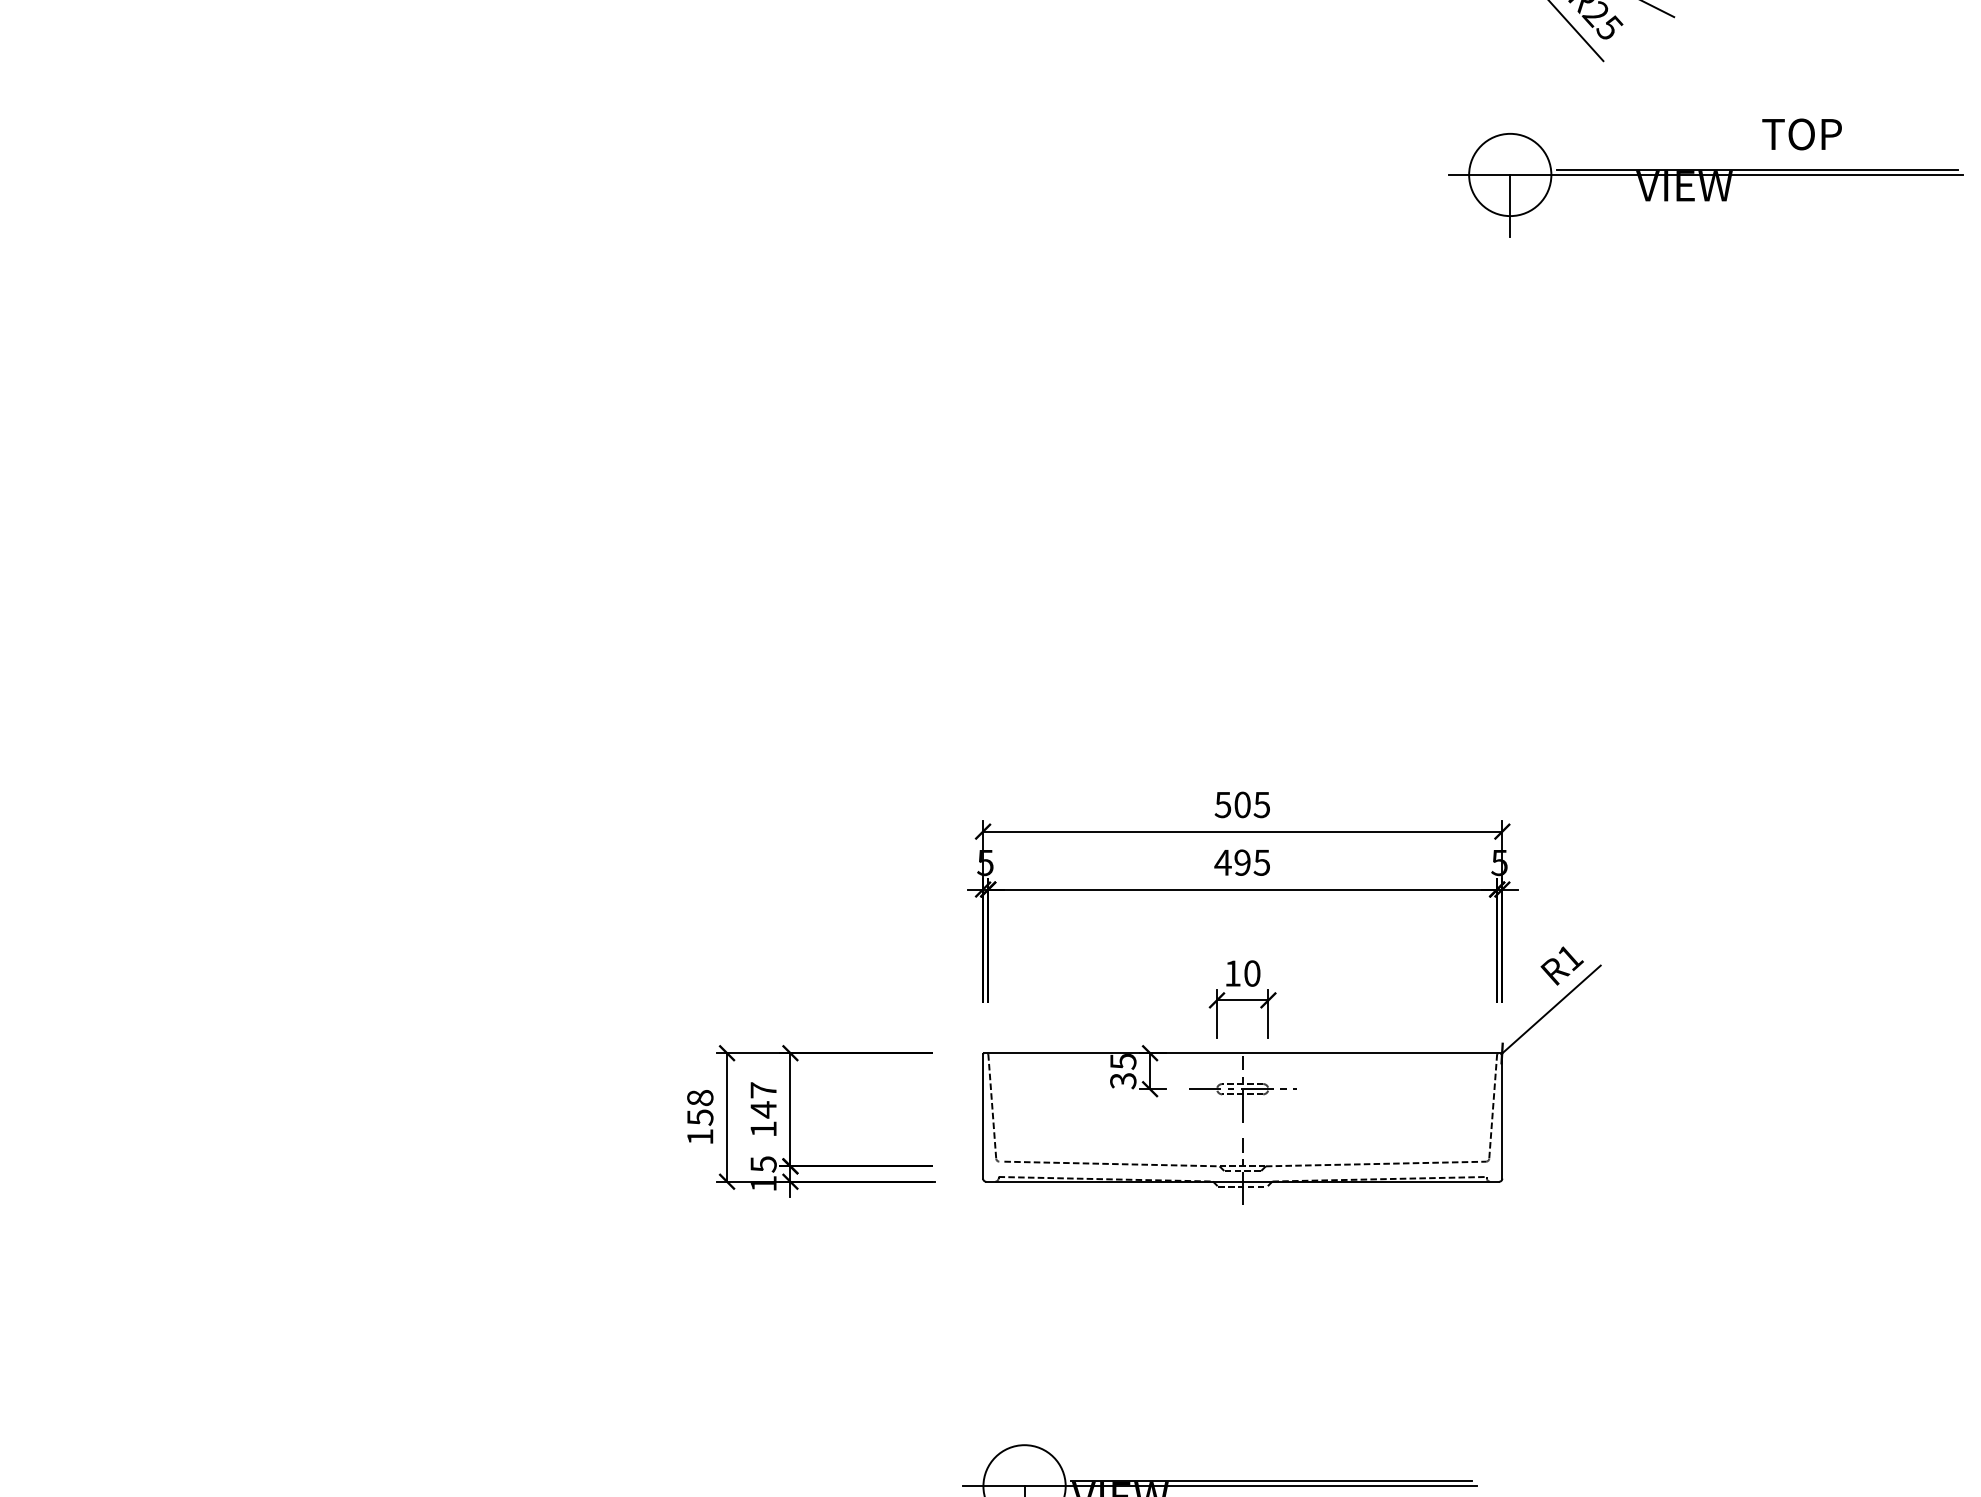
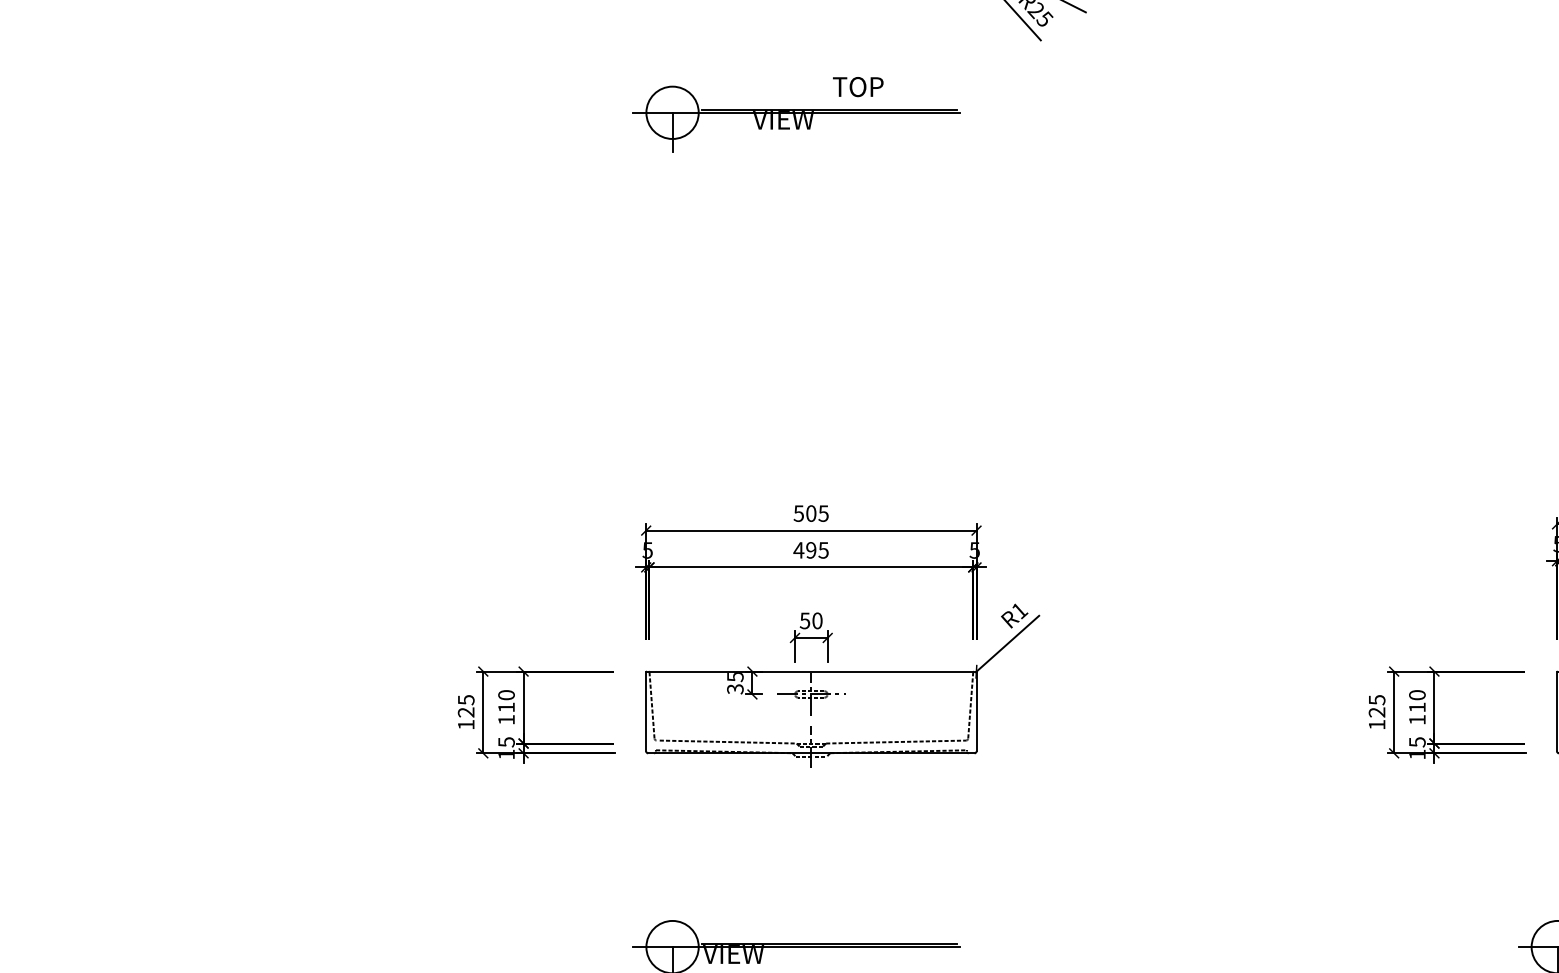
part: (1705, 177) -> (796, 114), moved
text: (1231, 972) -> (804, 620), 10 -> 50
text: (763, 1100) -> (506, 701), 147 -> 110
text: (699, 1108) -> (465, 706), 158 -> 125

